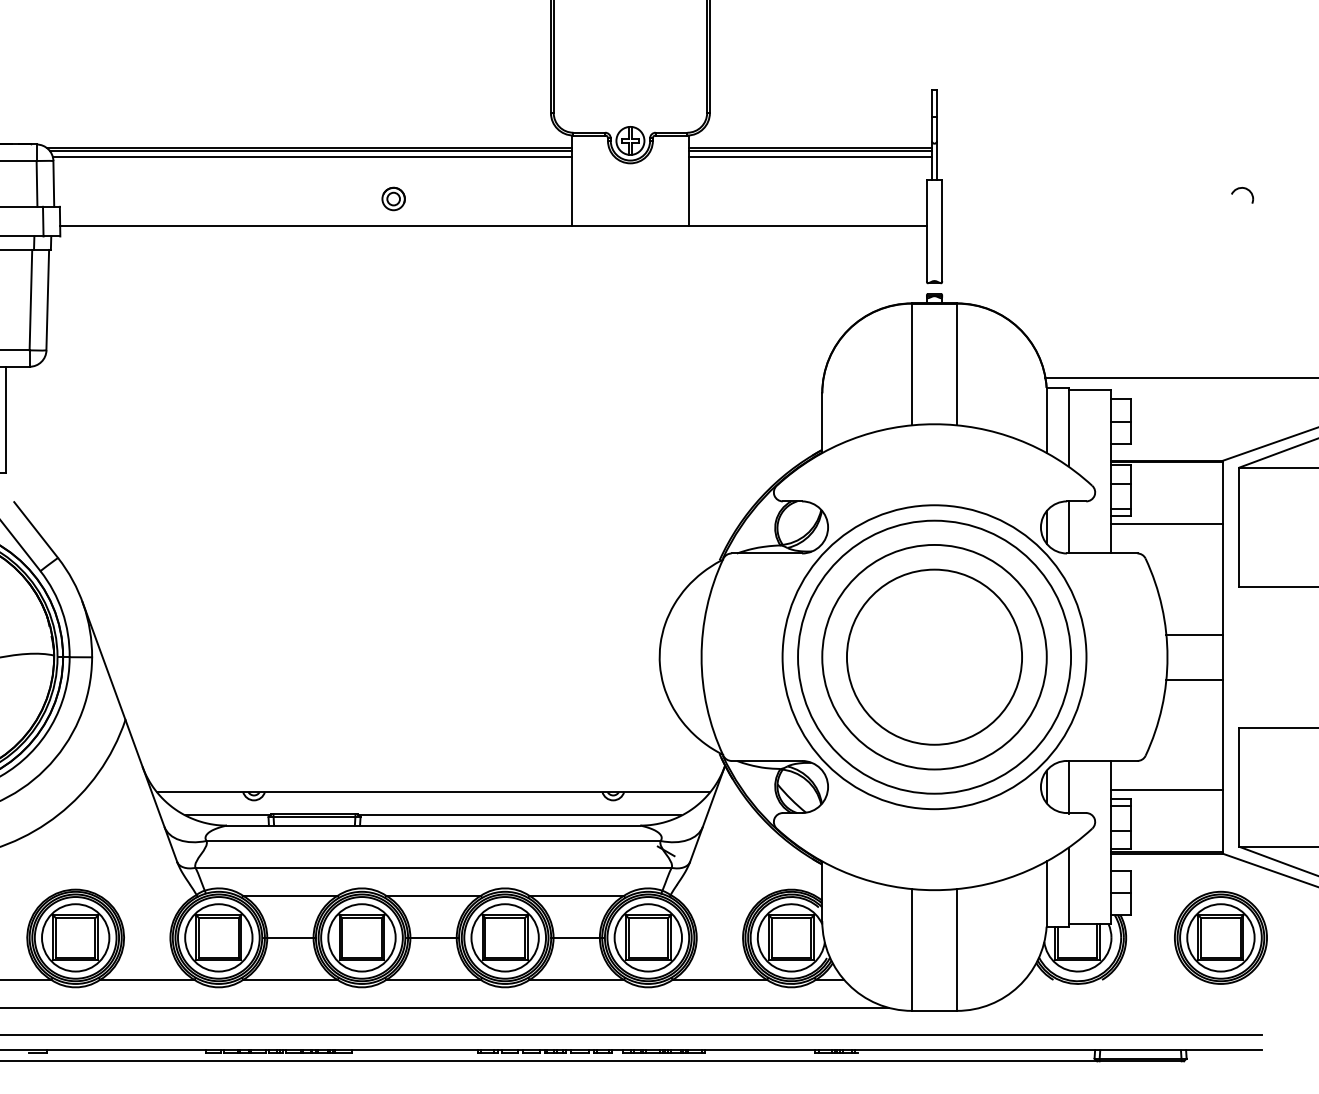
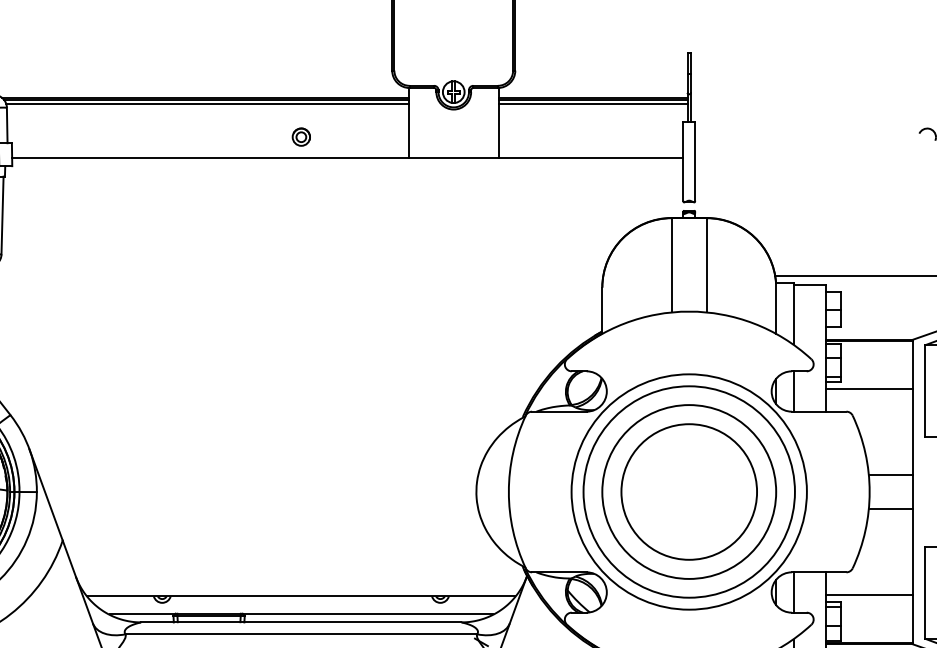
part: (393, 198) -> (301, 136), moved

